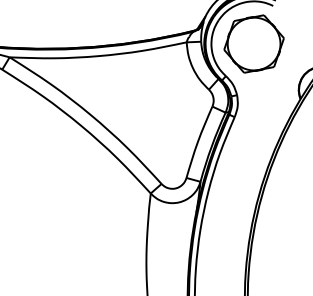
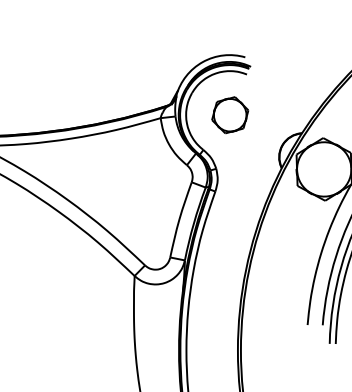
part: (254, 44) -> (230, 115), size x0.6

